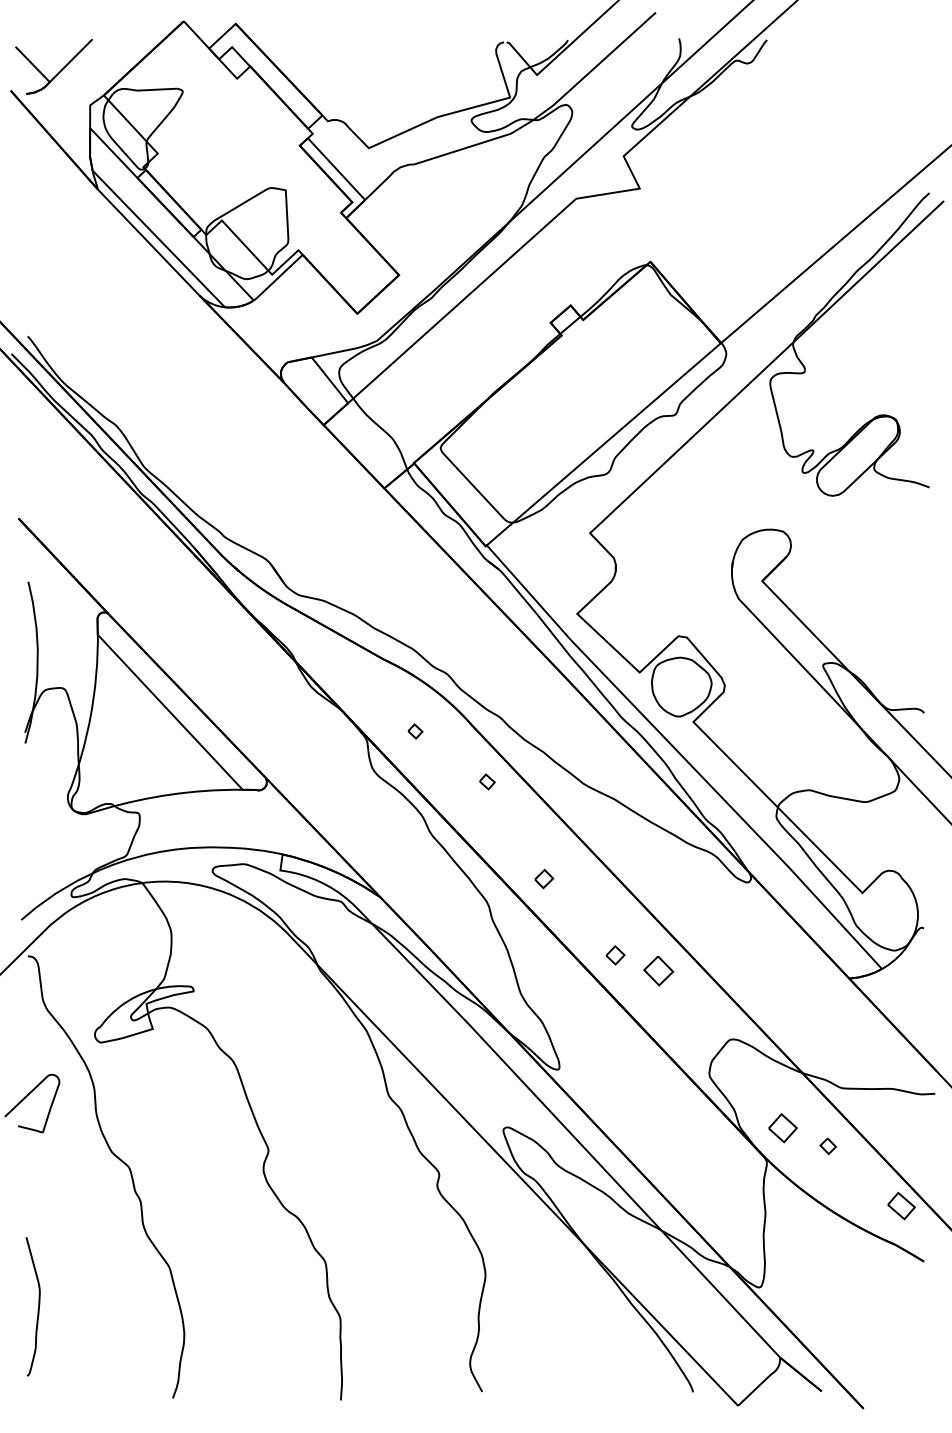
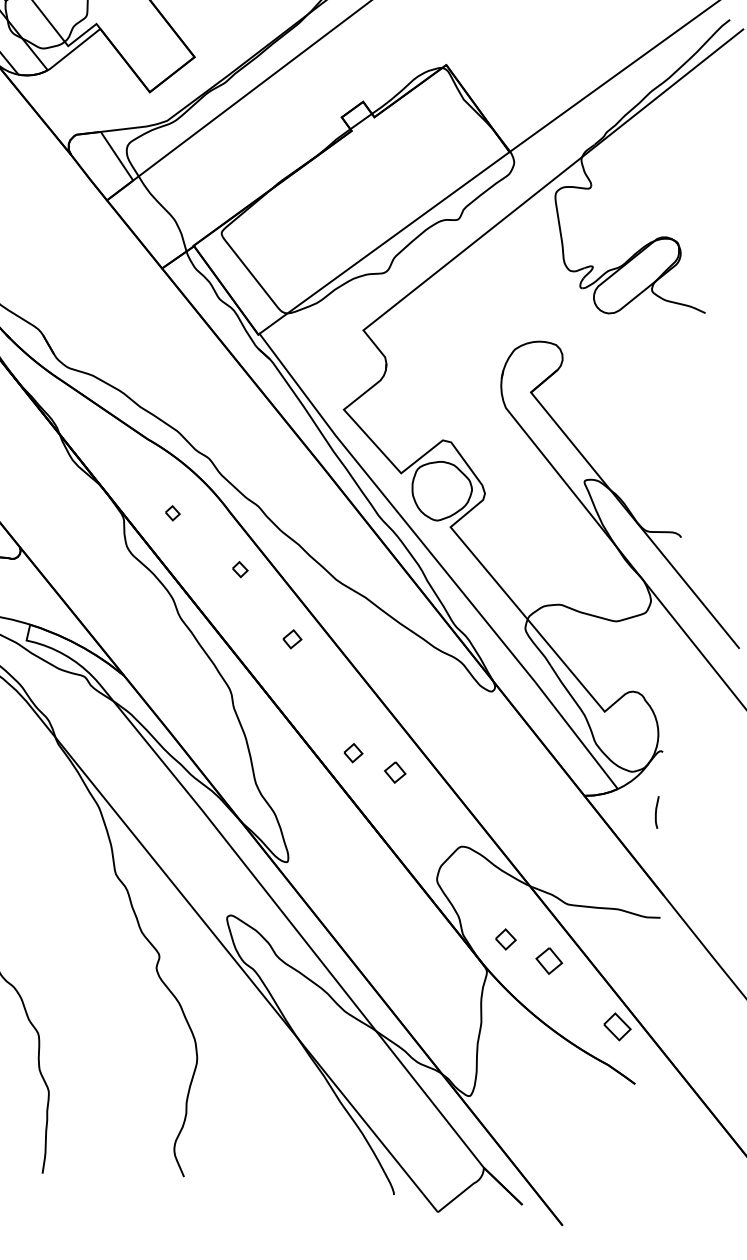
part: (544, 878) -> (292, 638), moved
part: (658, 971) -> (394, 772), size x0.71
curve: (922, 988) -> (656, 811), added
part: (782, 1128) -> (505, 939), size x0.71
part: (828, 1146) -> (549, 961), size x1.67

